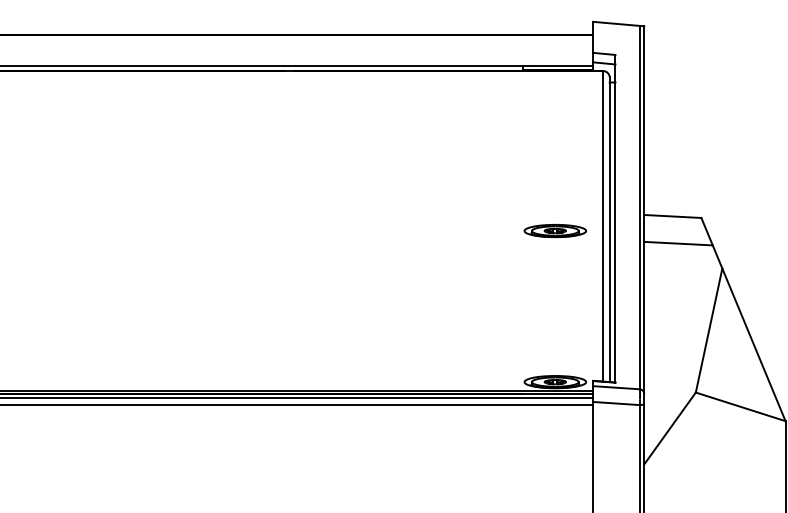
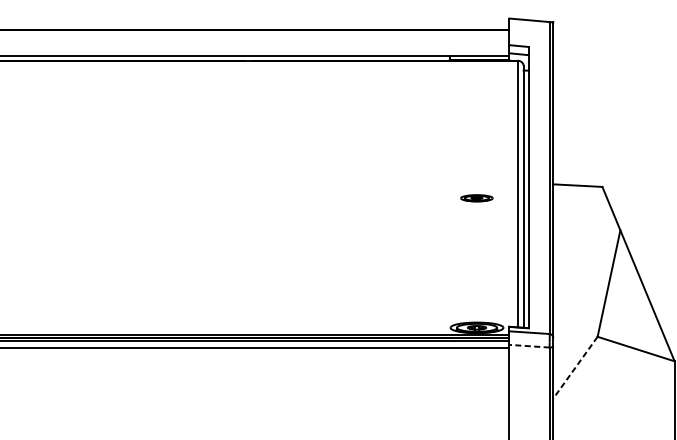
part: (554, 231) -> (476, 198), size x0.6
line: (678, 243) -> (582, 208), removed
line: (615, 403) -> (528, 346), solid -> dashed
line: (669, 428) -> (575, 367), solid -> dashed

